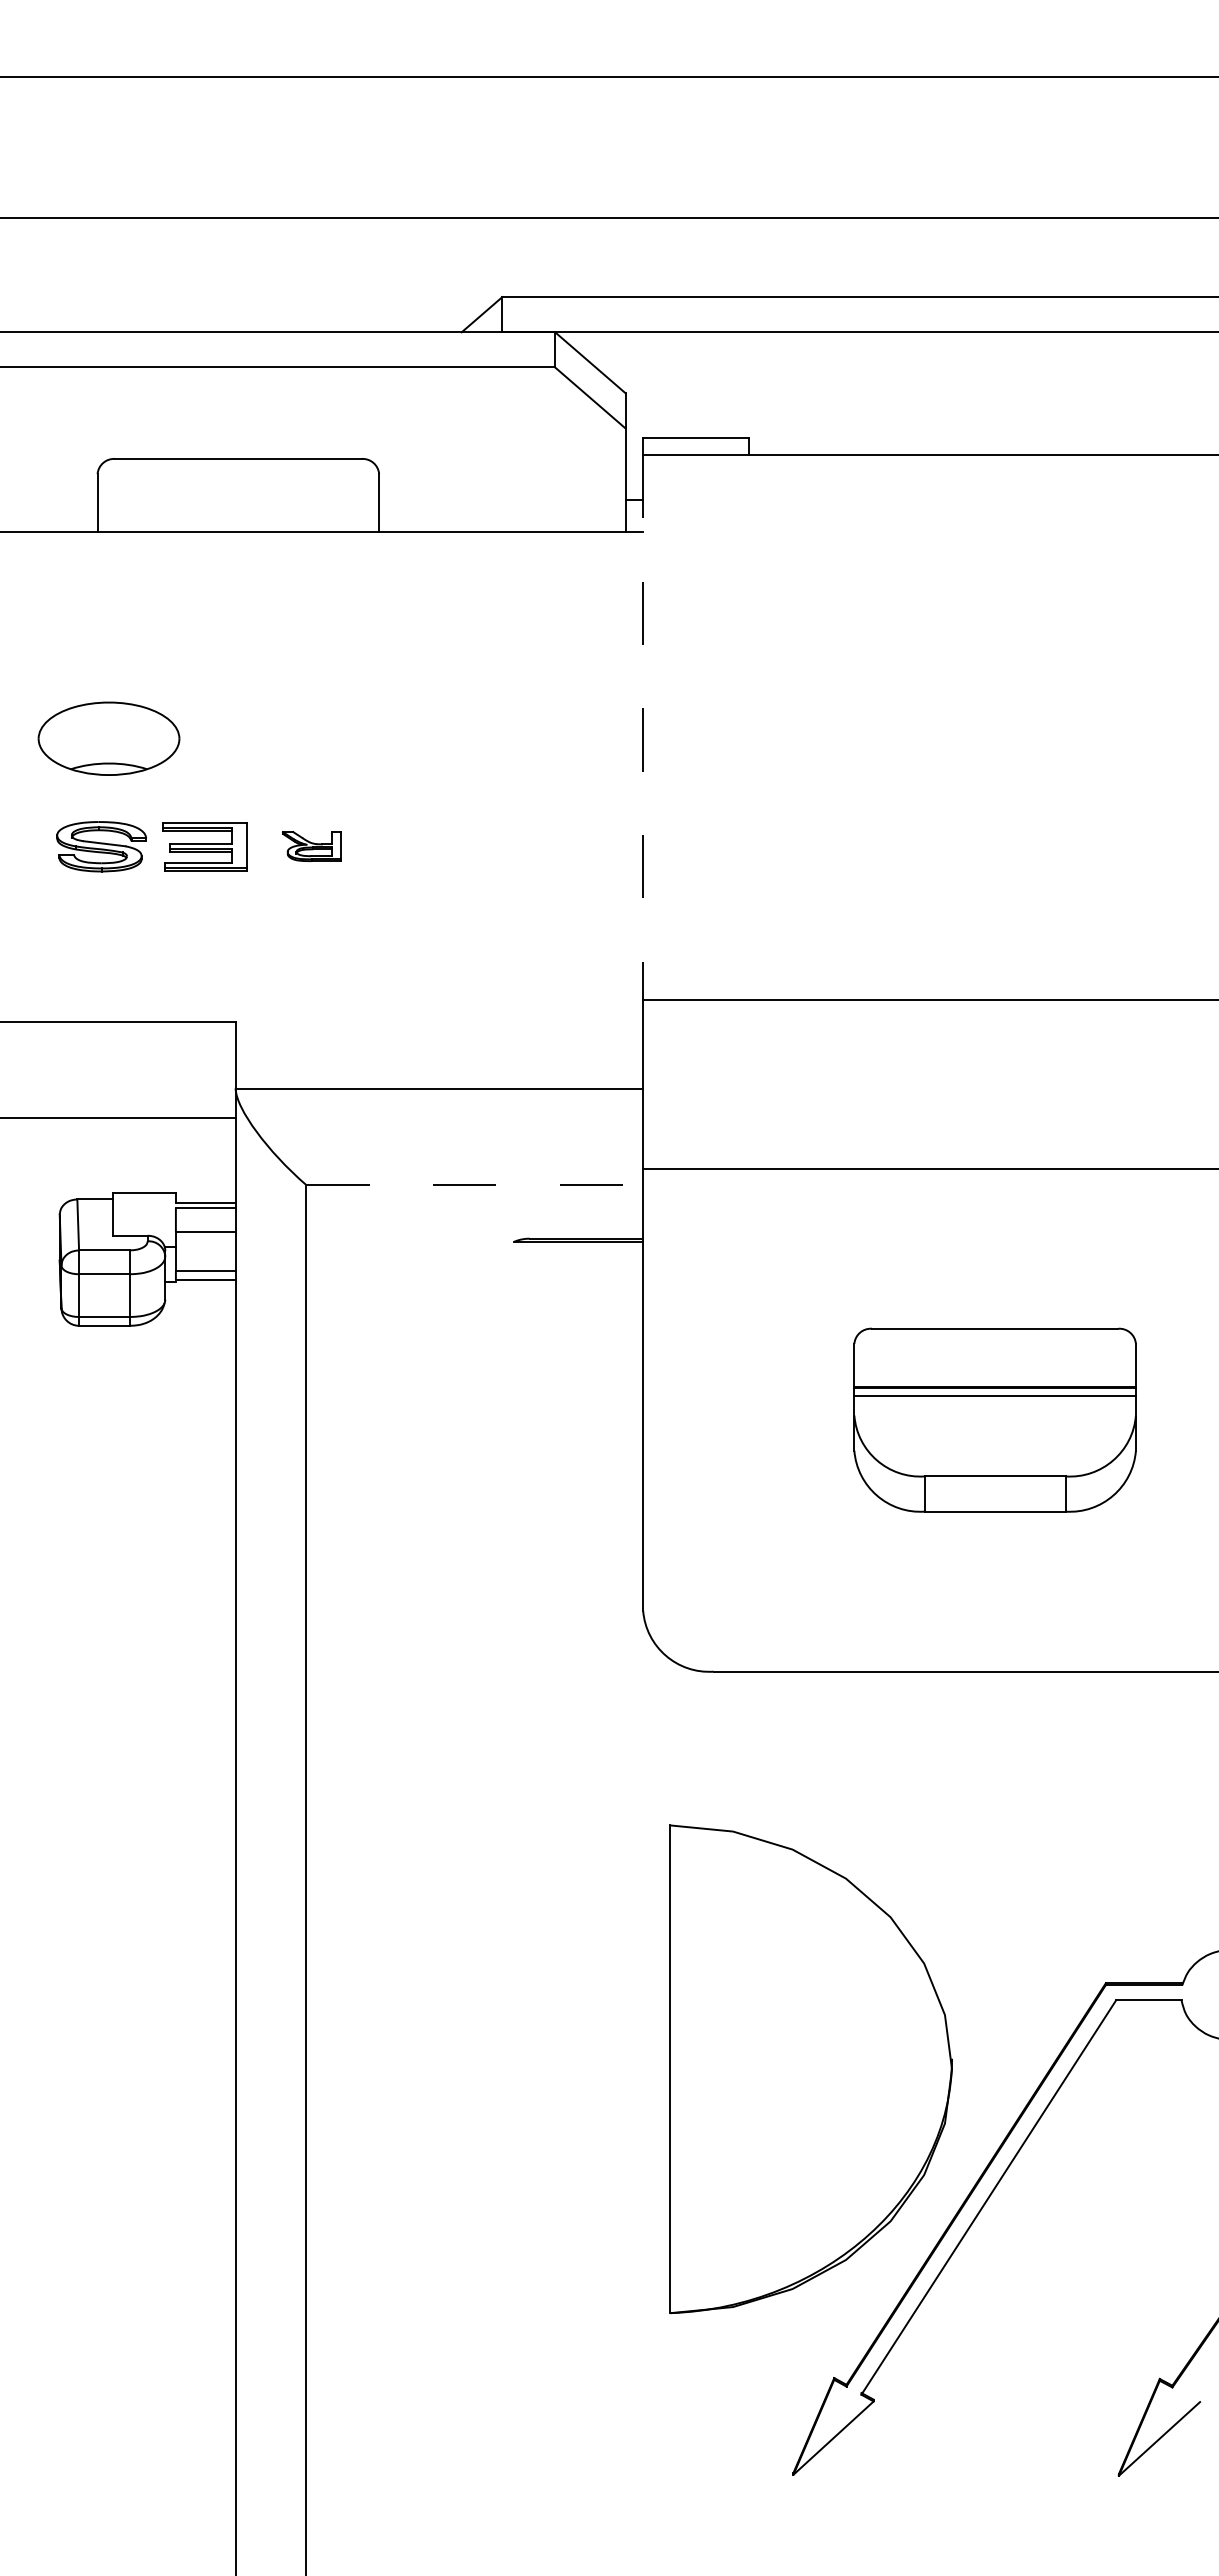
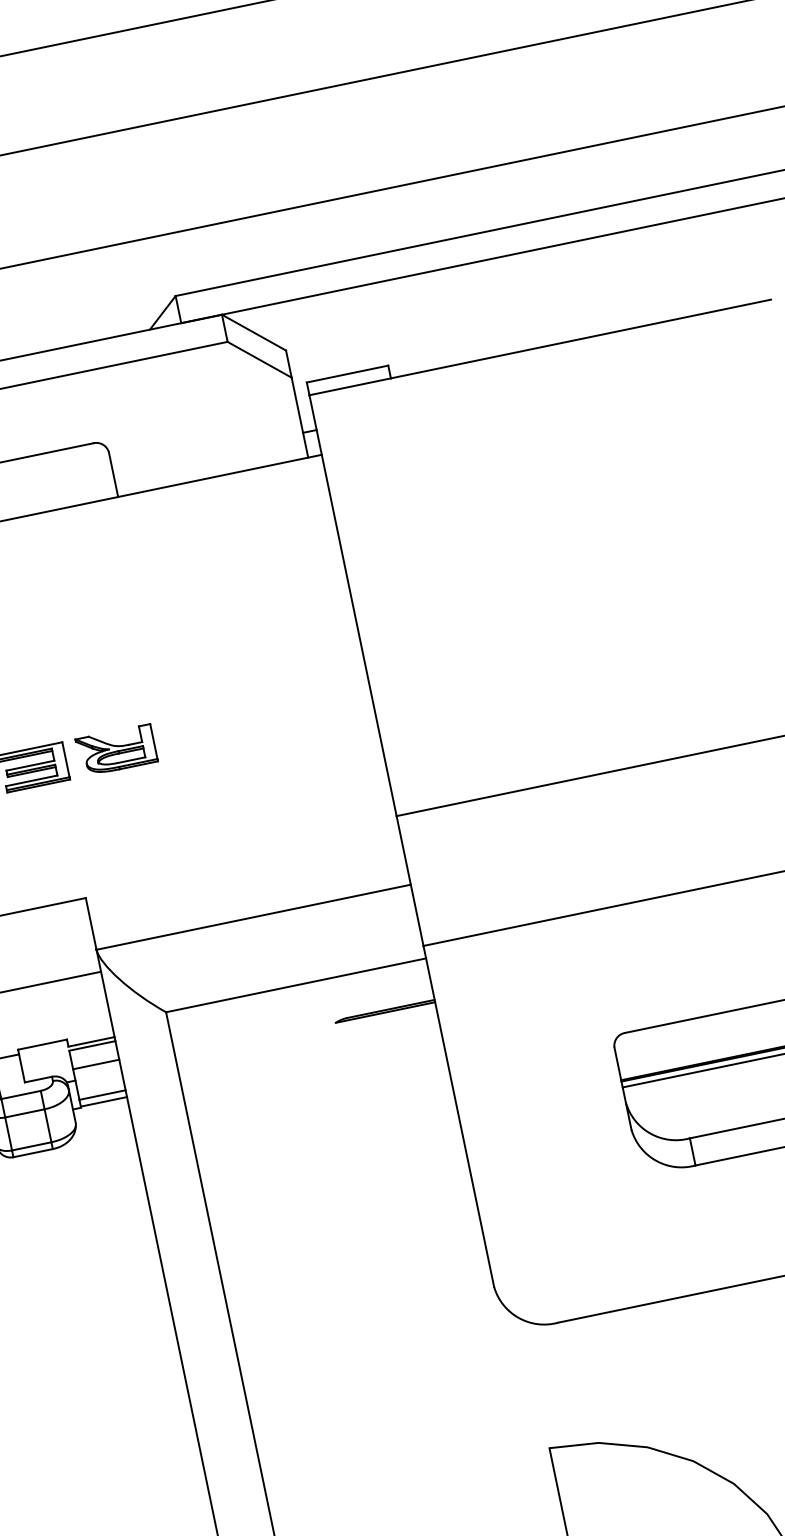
line: (643, 727) -> (353, 605), dashed -> solid
part: (311, 846) -> (116, 750), size x1.67
line: (474, 1184) -> (295, 985), dashed -> solid

